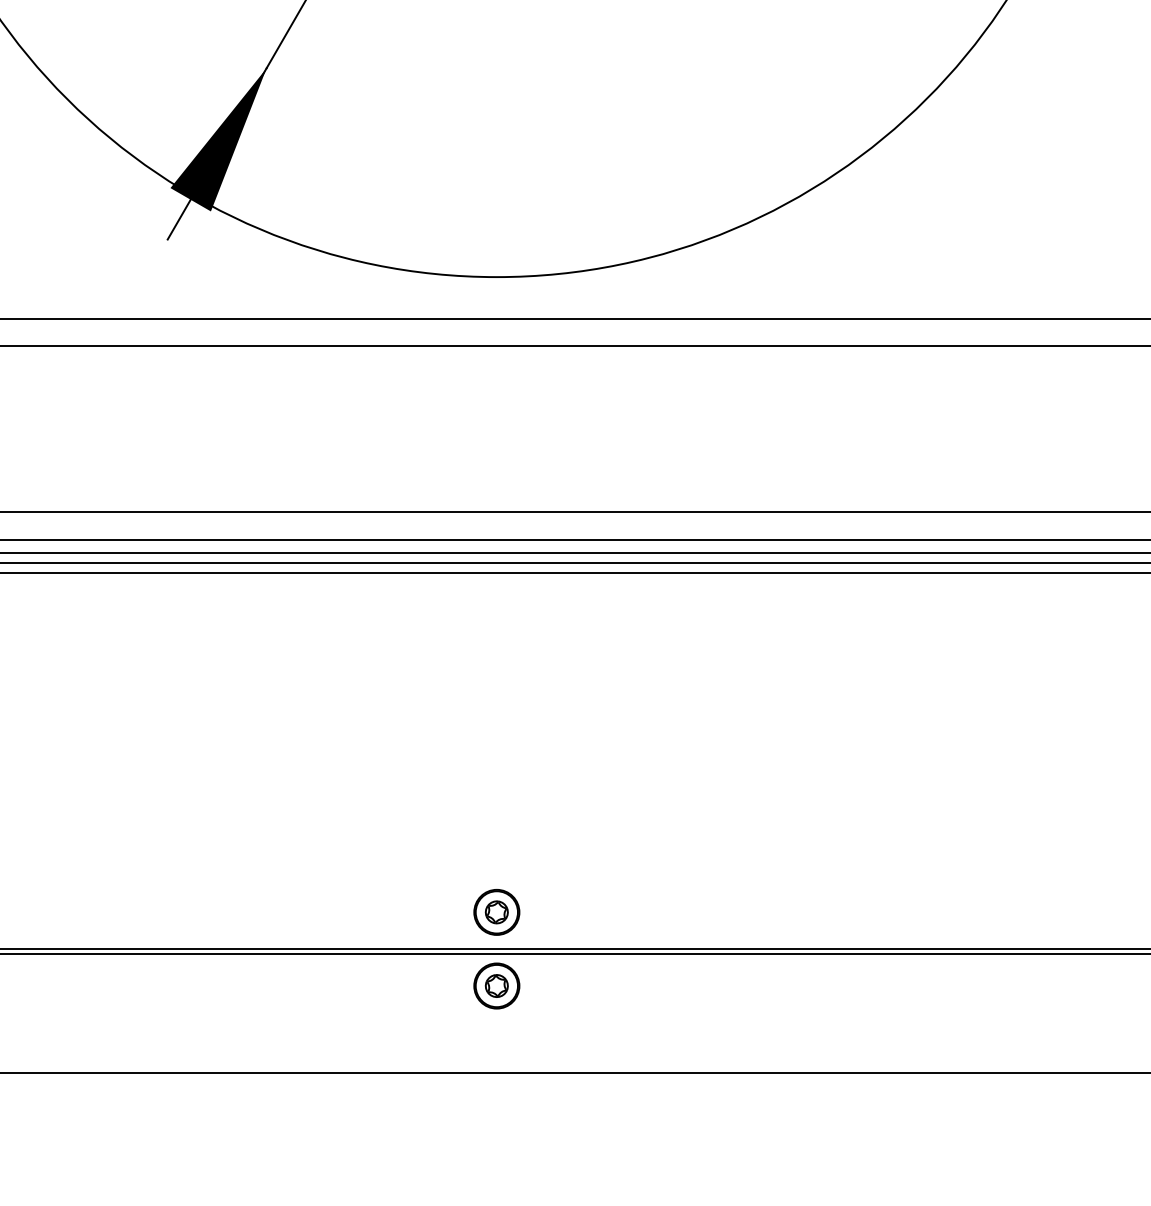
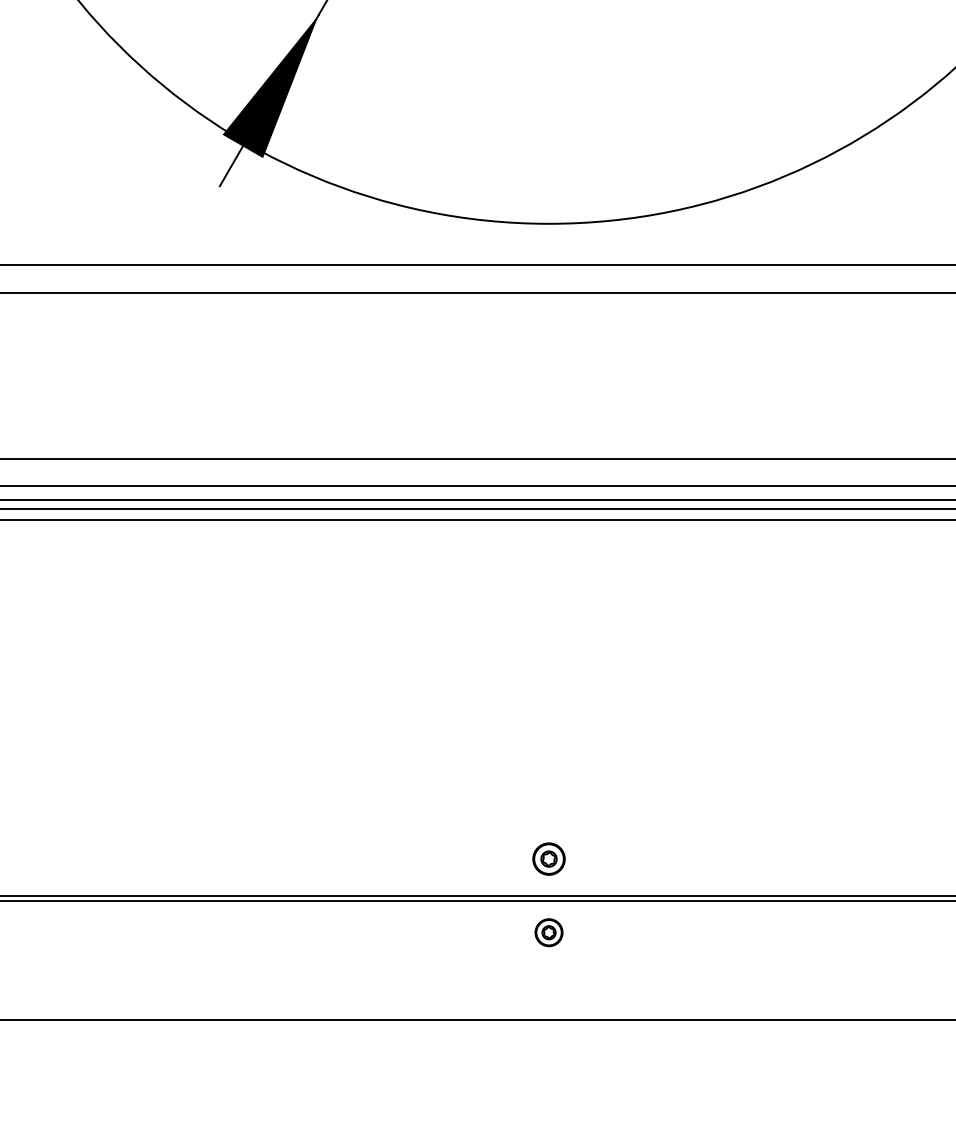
part: (496, 912) -> (548, 859), size x0.7
part: (496, 985) -> (548, 932), size x0.6

